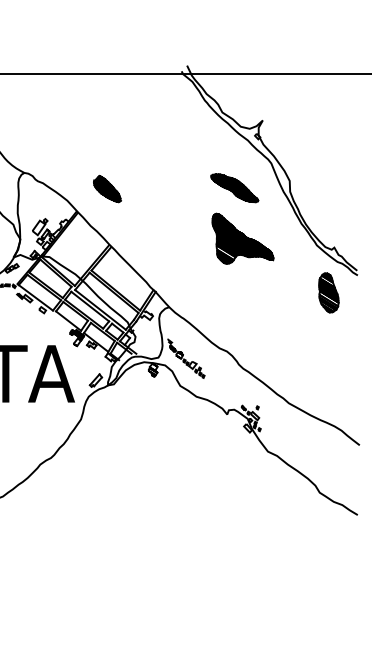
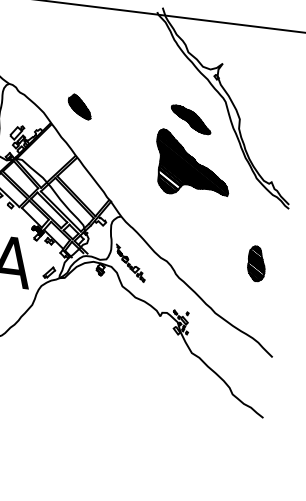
part: (242, 238) -> (192, 164), size x1.43
part: (328, 292) -> (256, 263), moved

